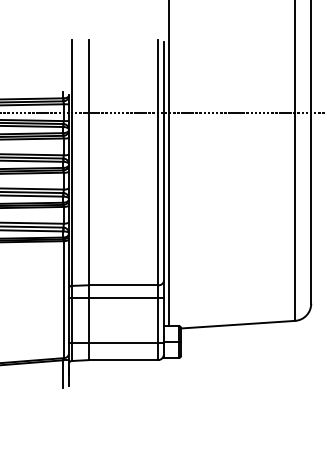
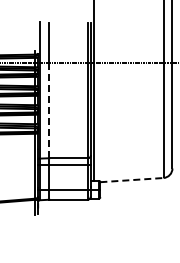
line: (89, 199) -> (49, 110), solid -> dashed
line: (237, 325) -> (131, 180), solid -> dashed

